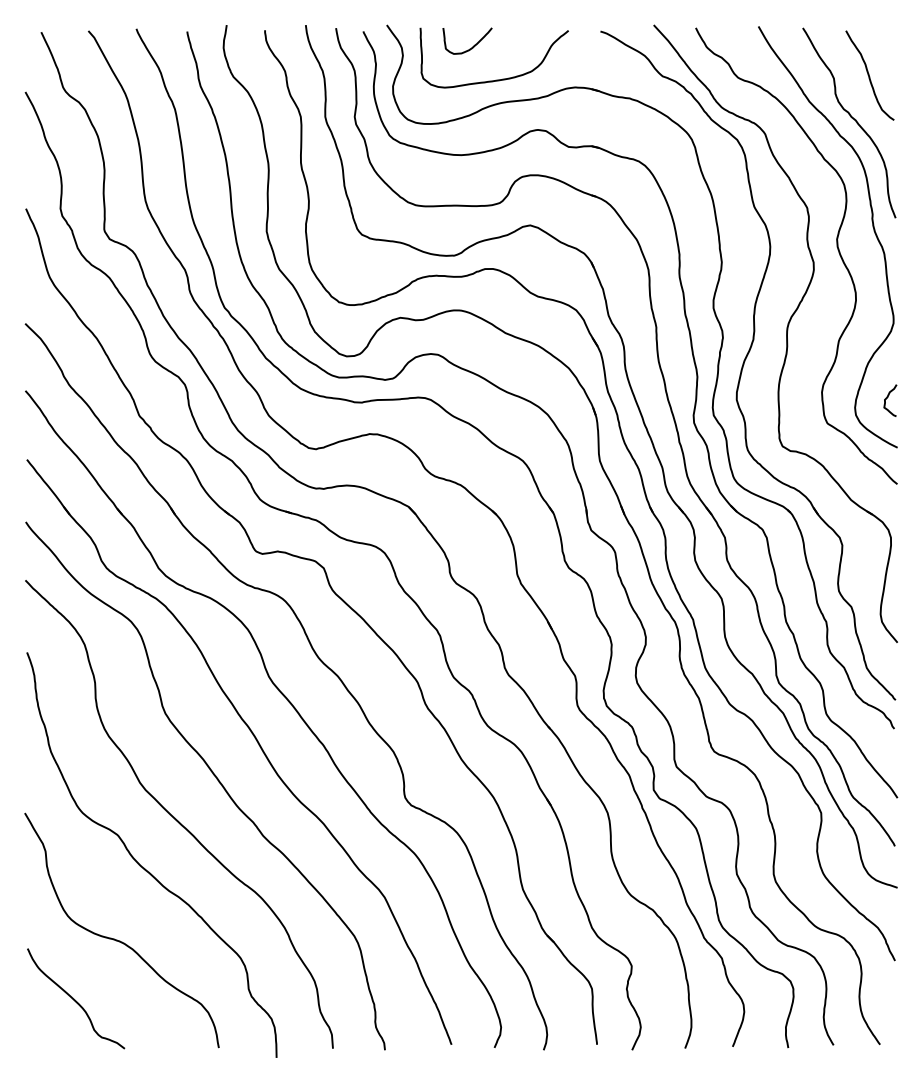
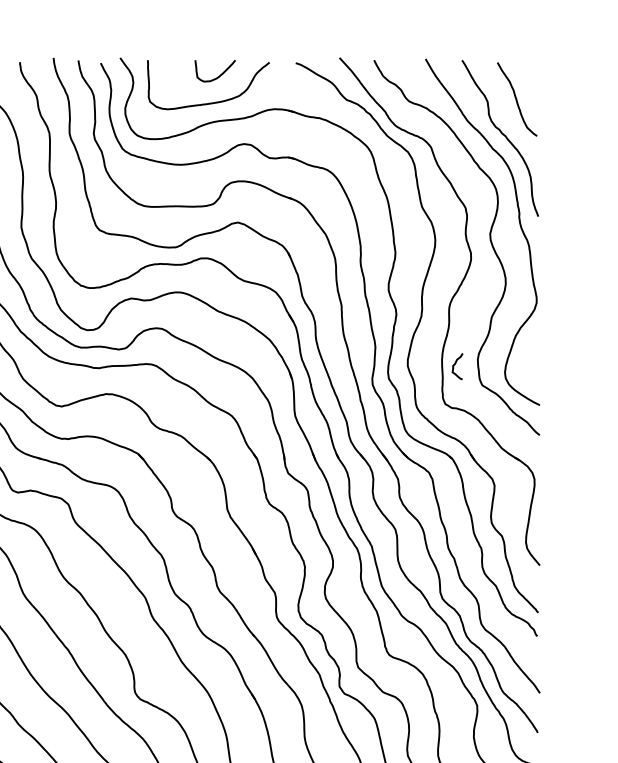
curve: (473, 45) -> (220, 74), moved
curve: (888, 397) -> (456, 363), moved

